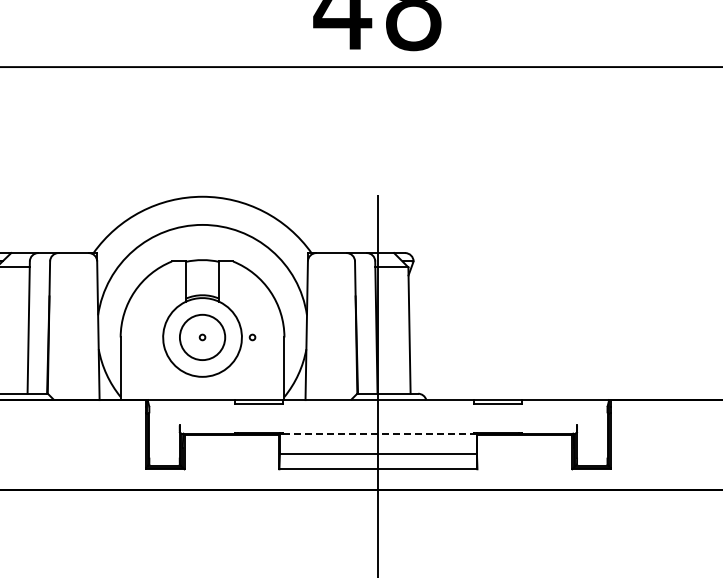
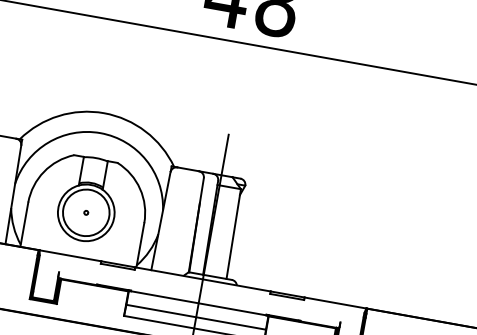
circle: (202, 337) -> (86, 212), size x1.43
circle: (252, 337) -> (121, 219), removed
line: (378, 433) -> (198, 303), dashed -> solid

